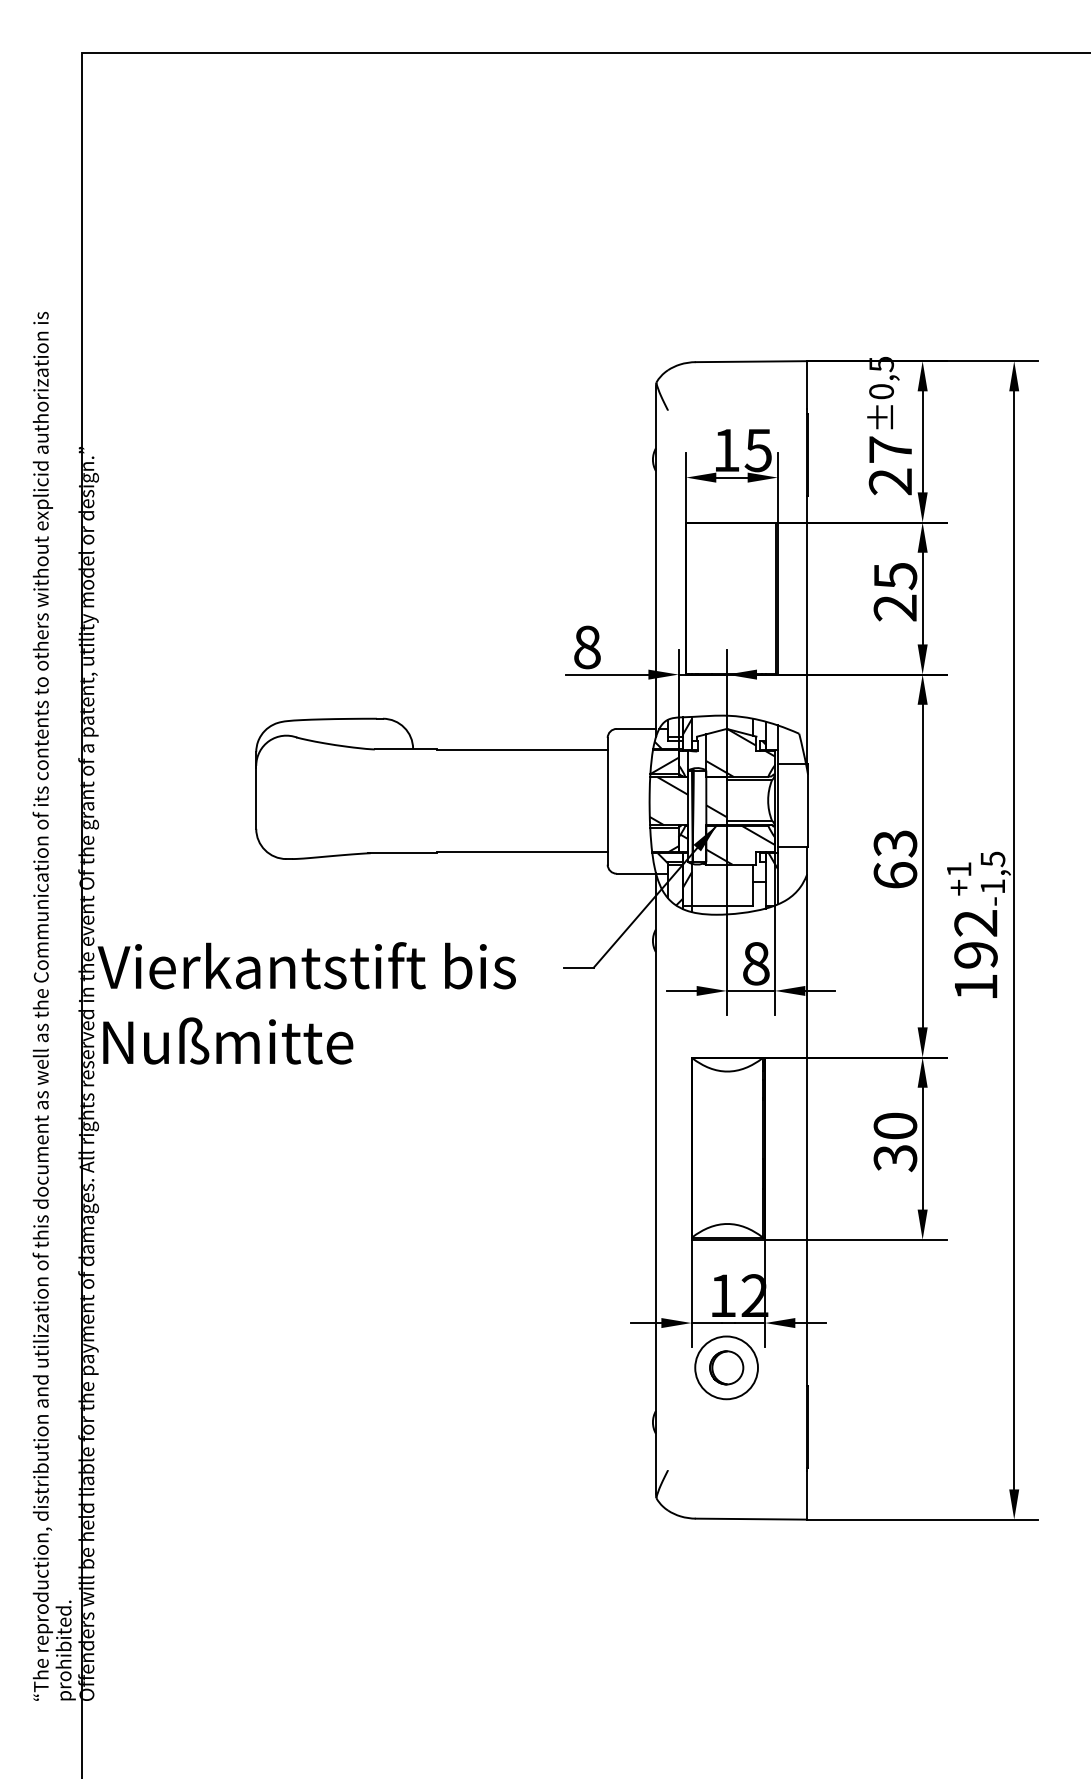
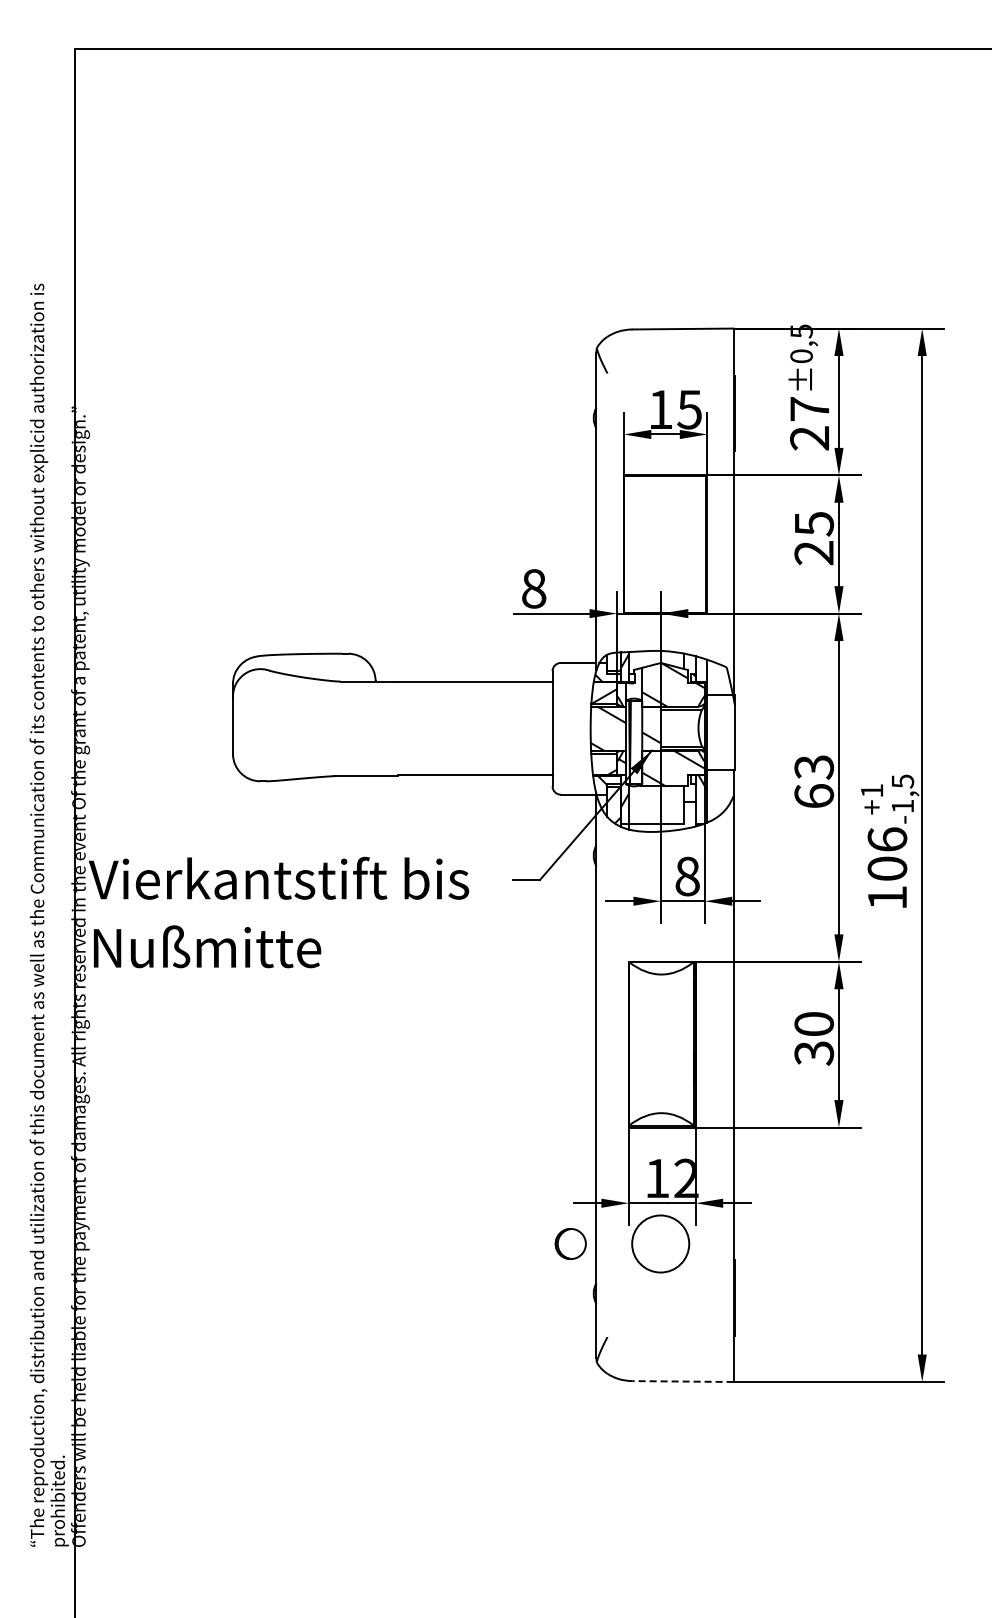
text: (976, 938) -> (887, 853), 192 -> 106
part: (726, 1367) -> (570, 1243), moved
line: (750, 1519) -> (682, 1381), solid -> dashed

